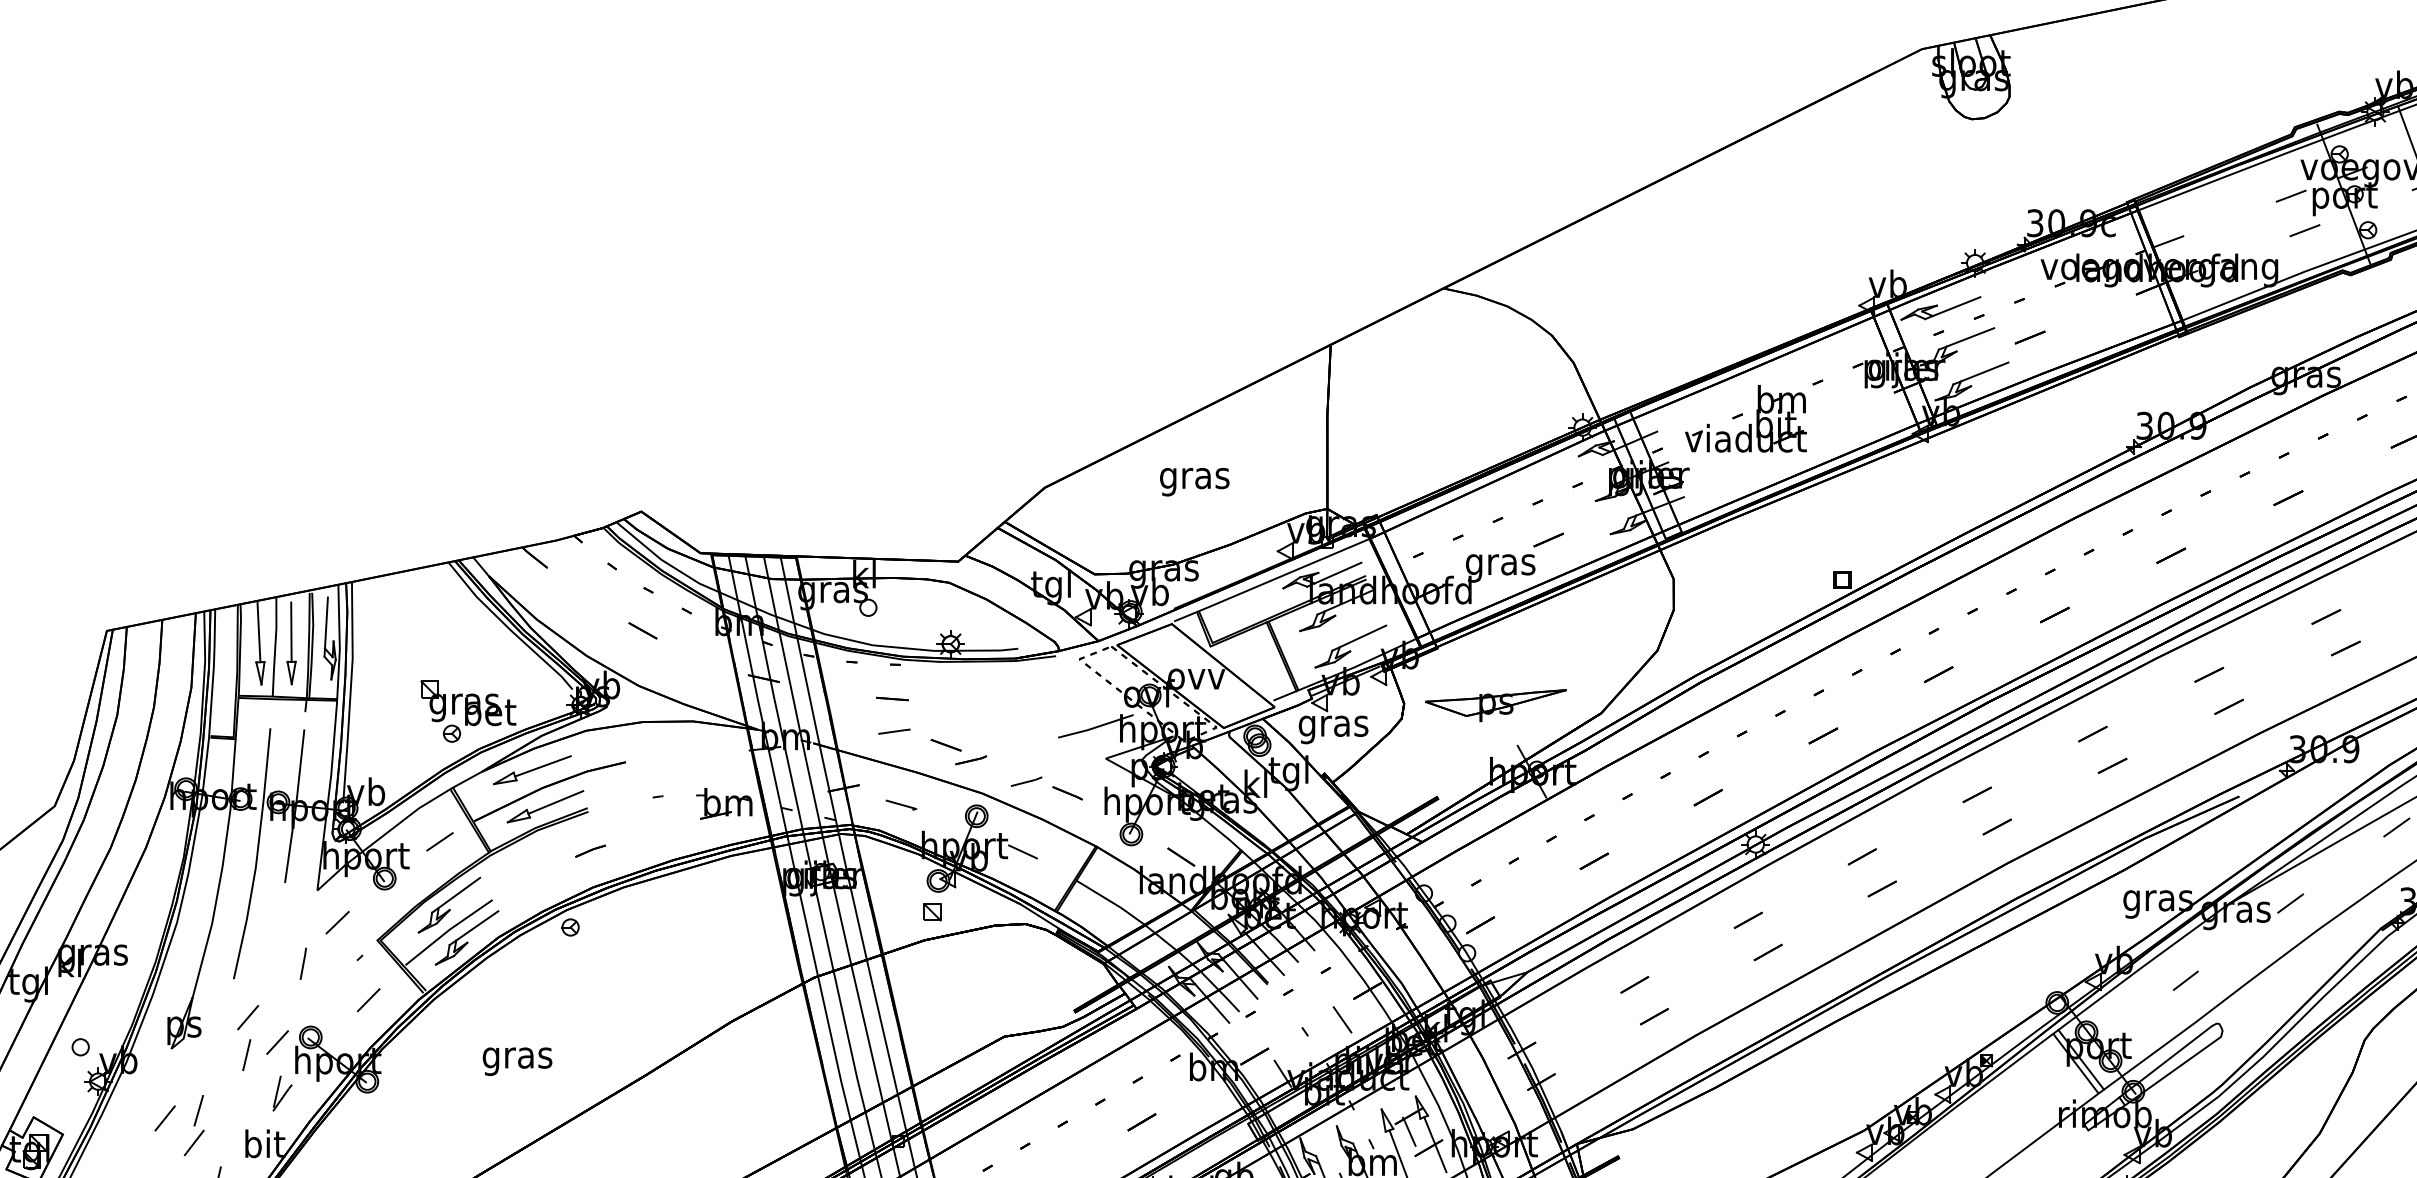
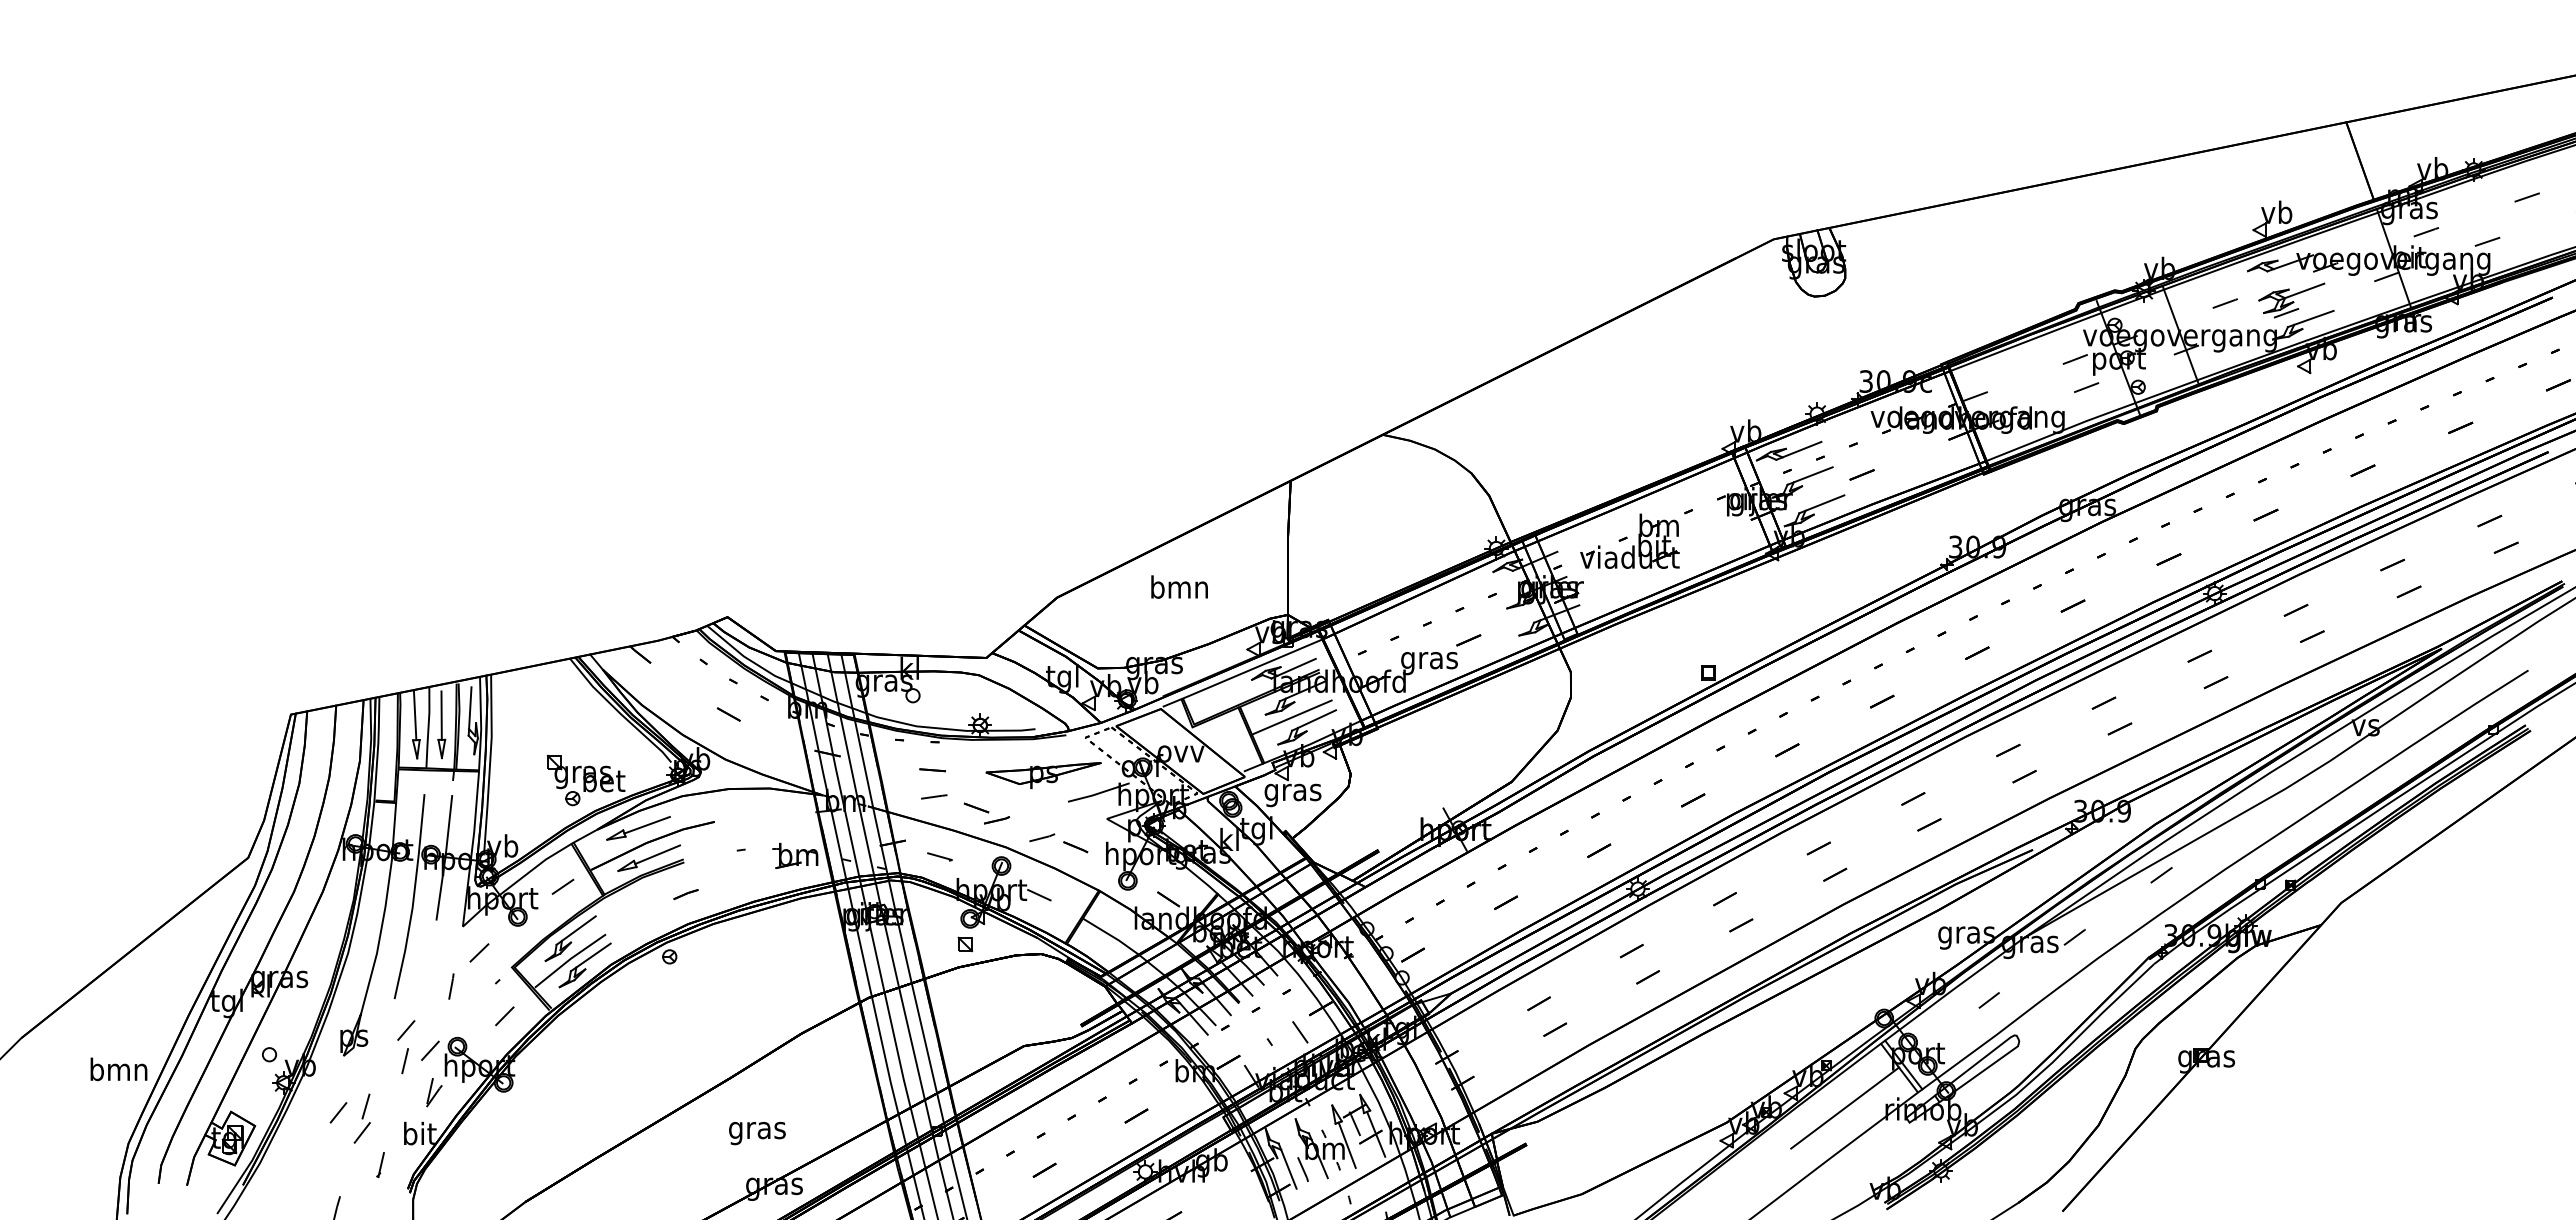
text: (1194, 477) -> (1179, 589), gras -> bmn
line: (1331, 634) -> (1291, 717), added
part: (1495, 705) -> (1043, 775), moved
text: (517, 1061) -> (757, 1133), moved
line: (2009, 1111) -> (1845, 1107), added

